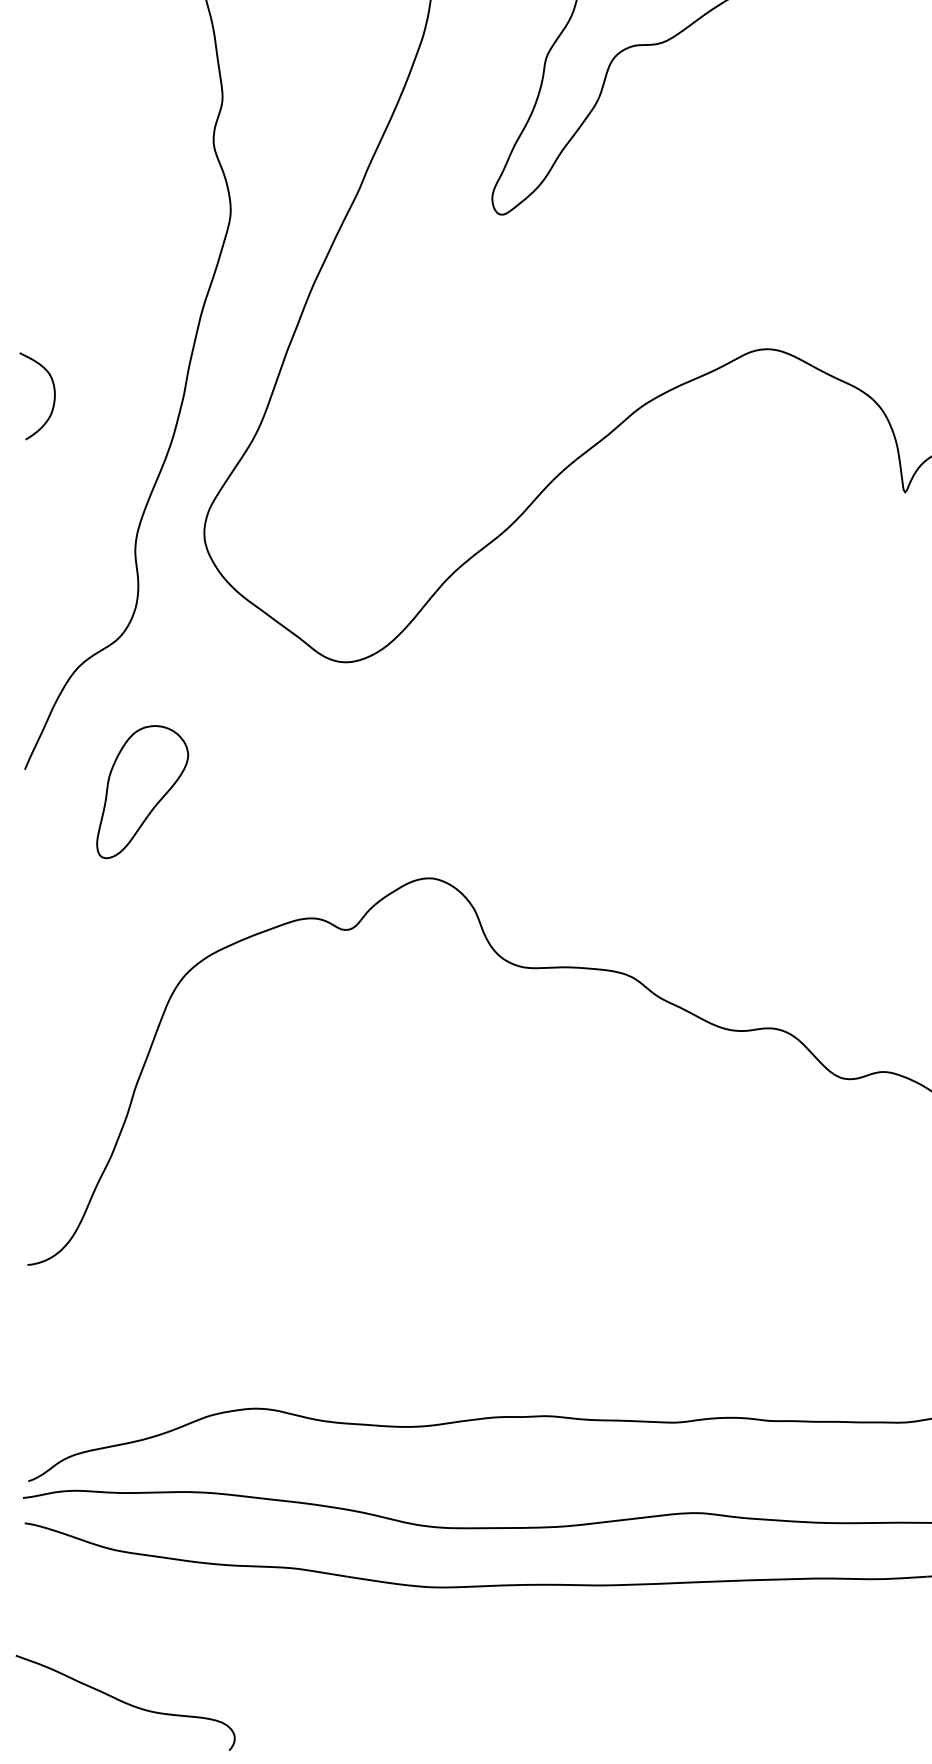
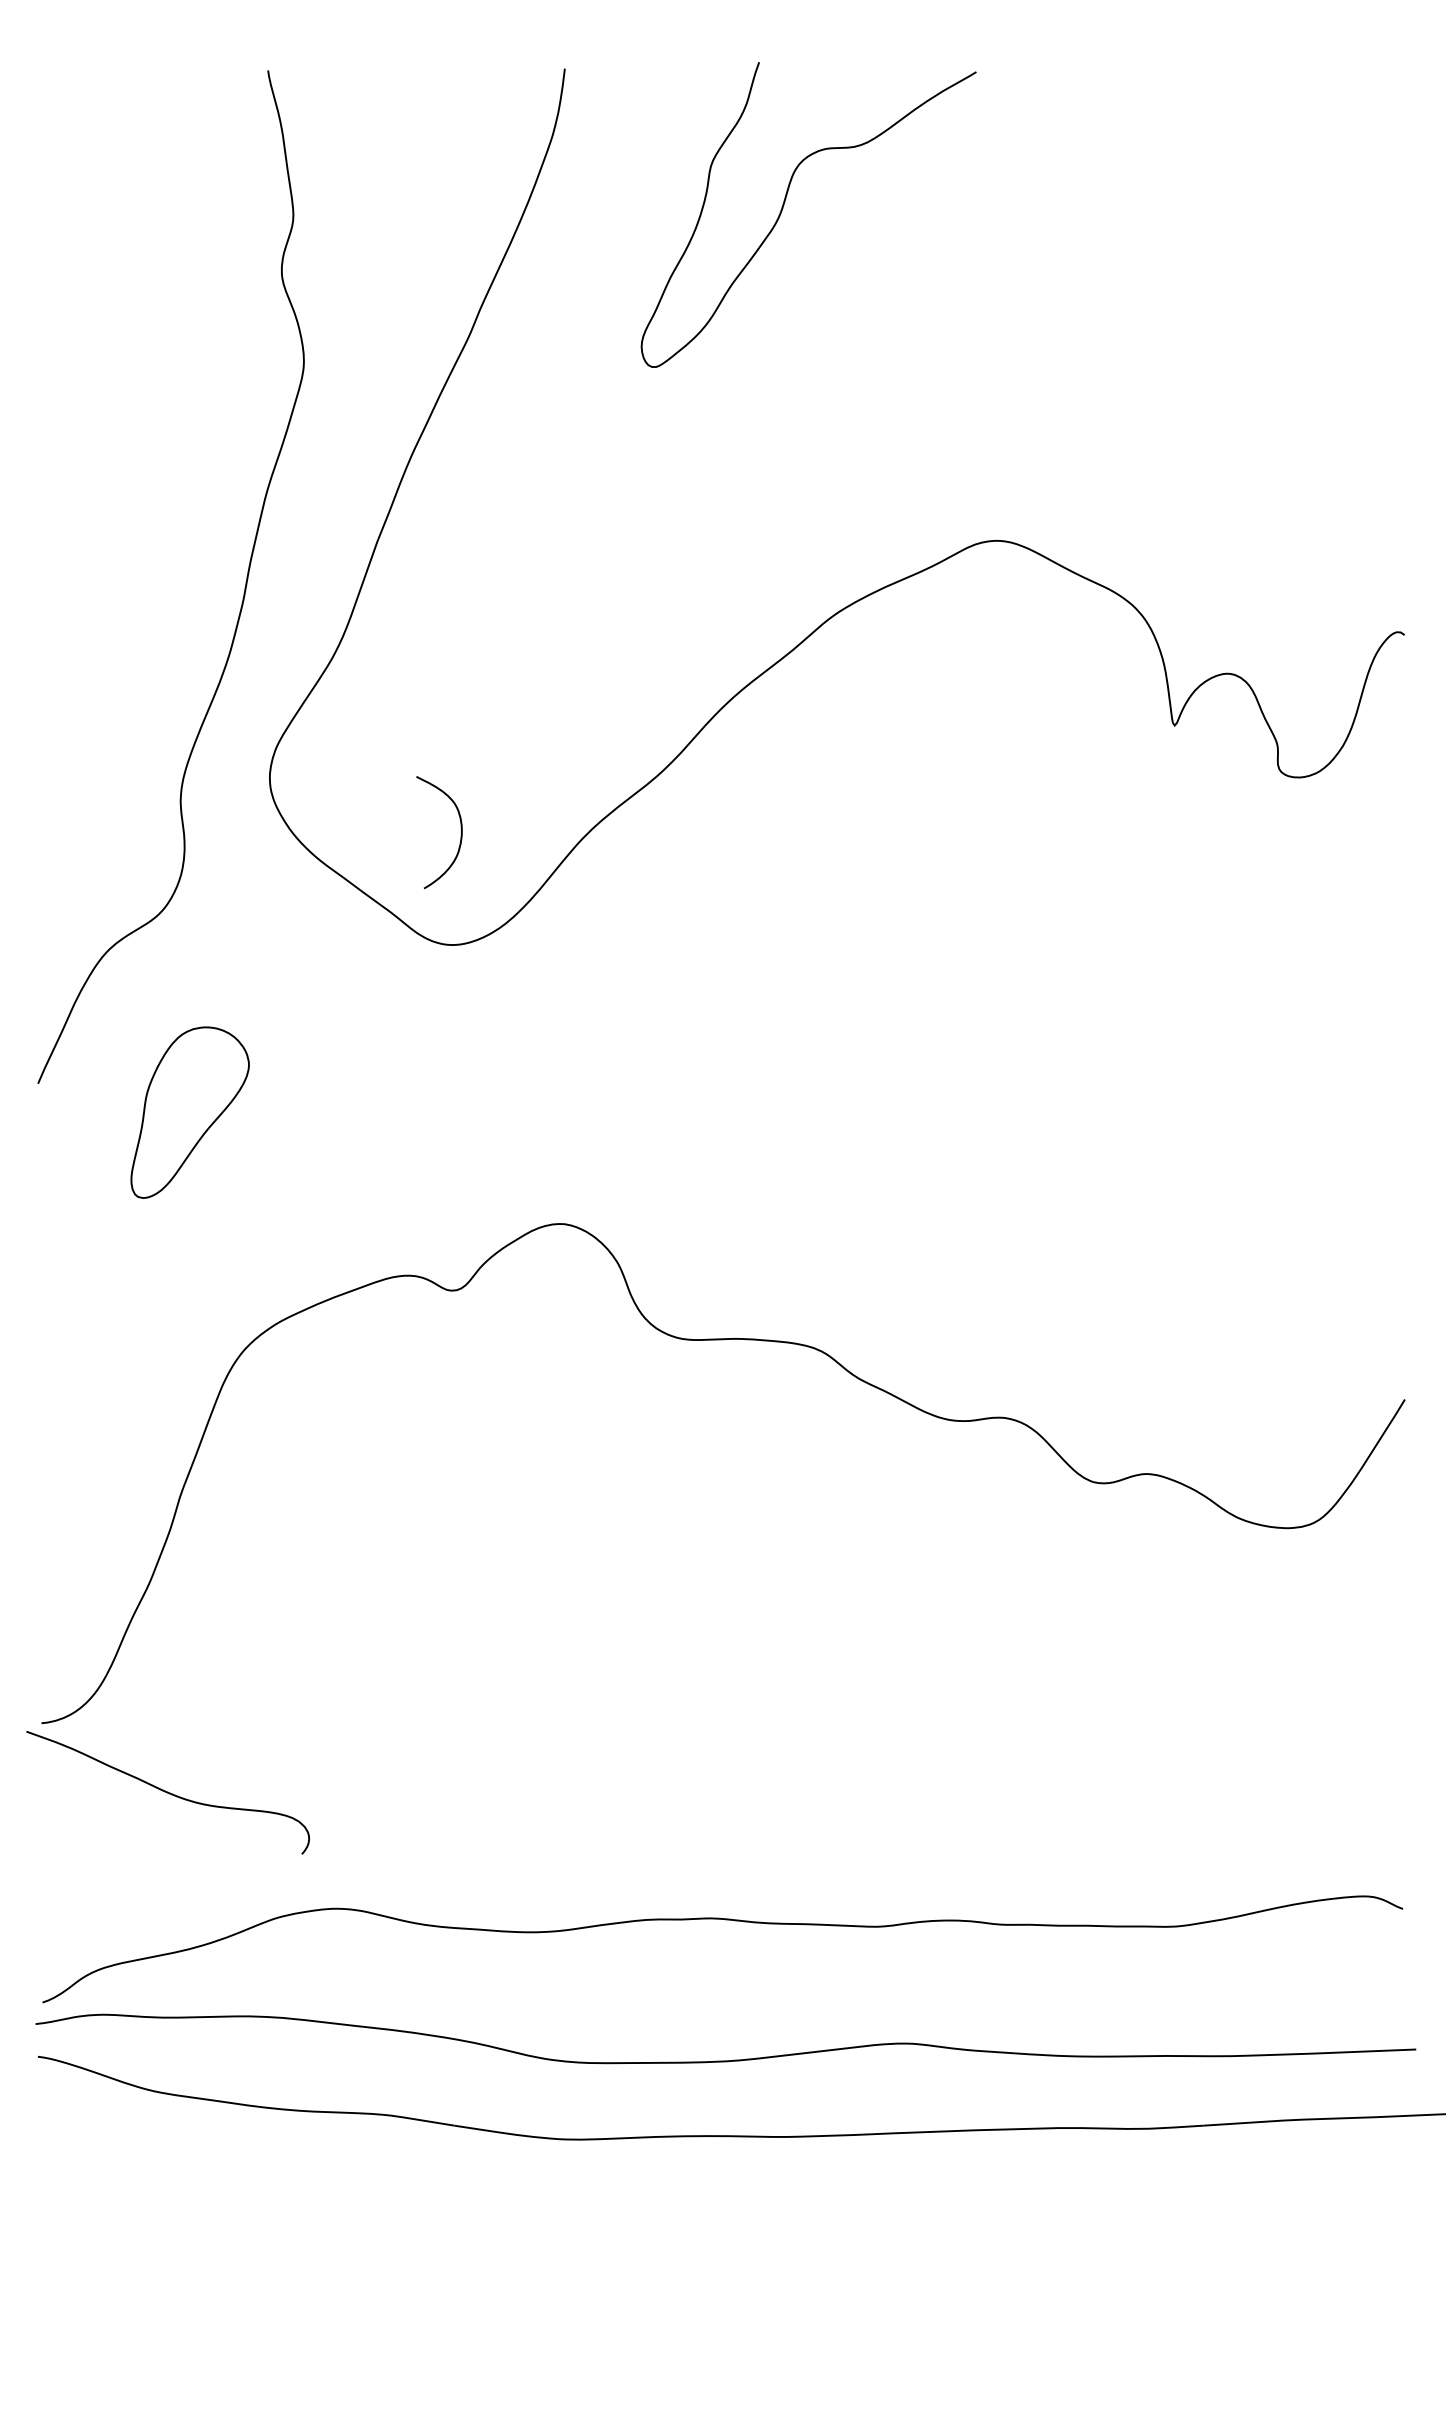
curve: (53, 397) -> (460, 834), moved
curve: (125, 1702) -> (167, 1792), moved

